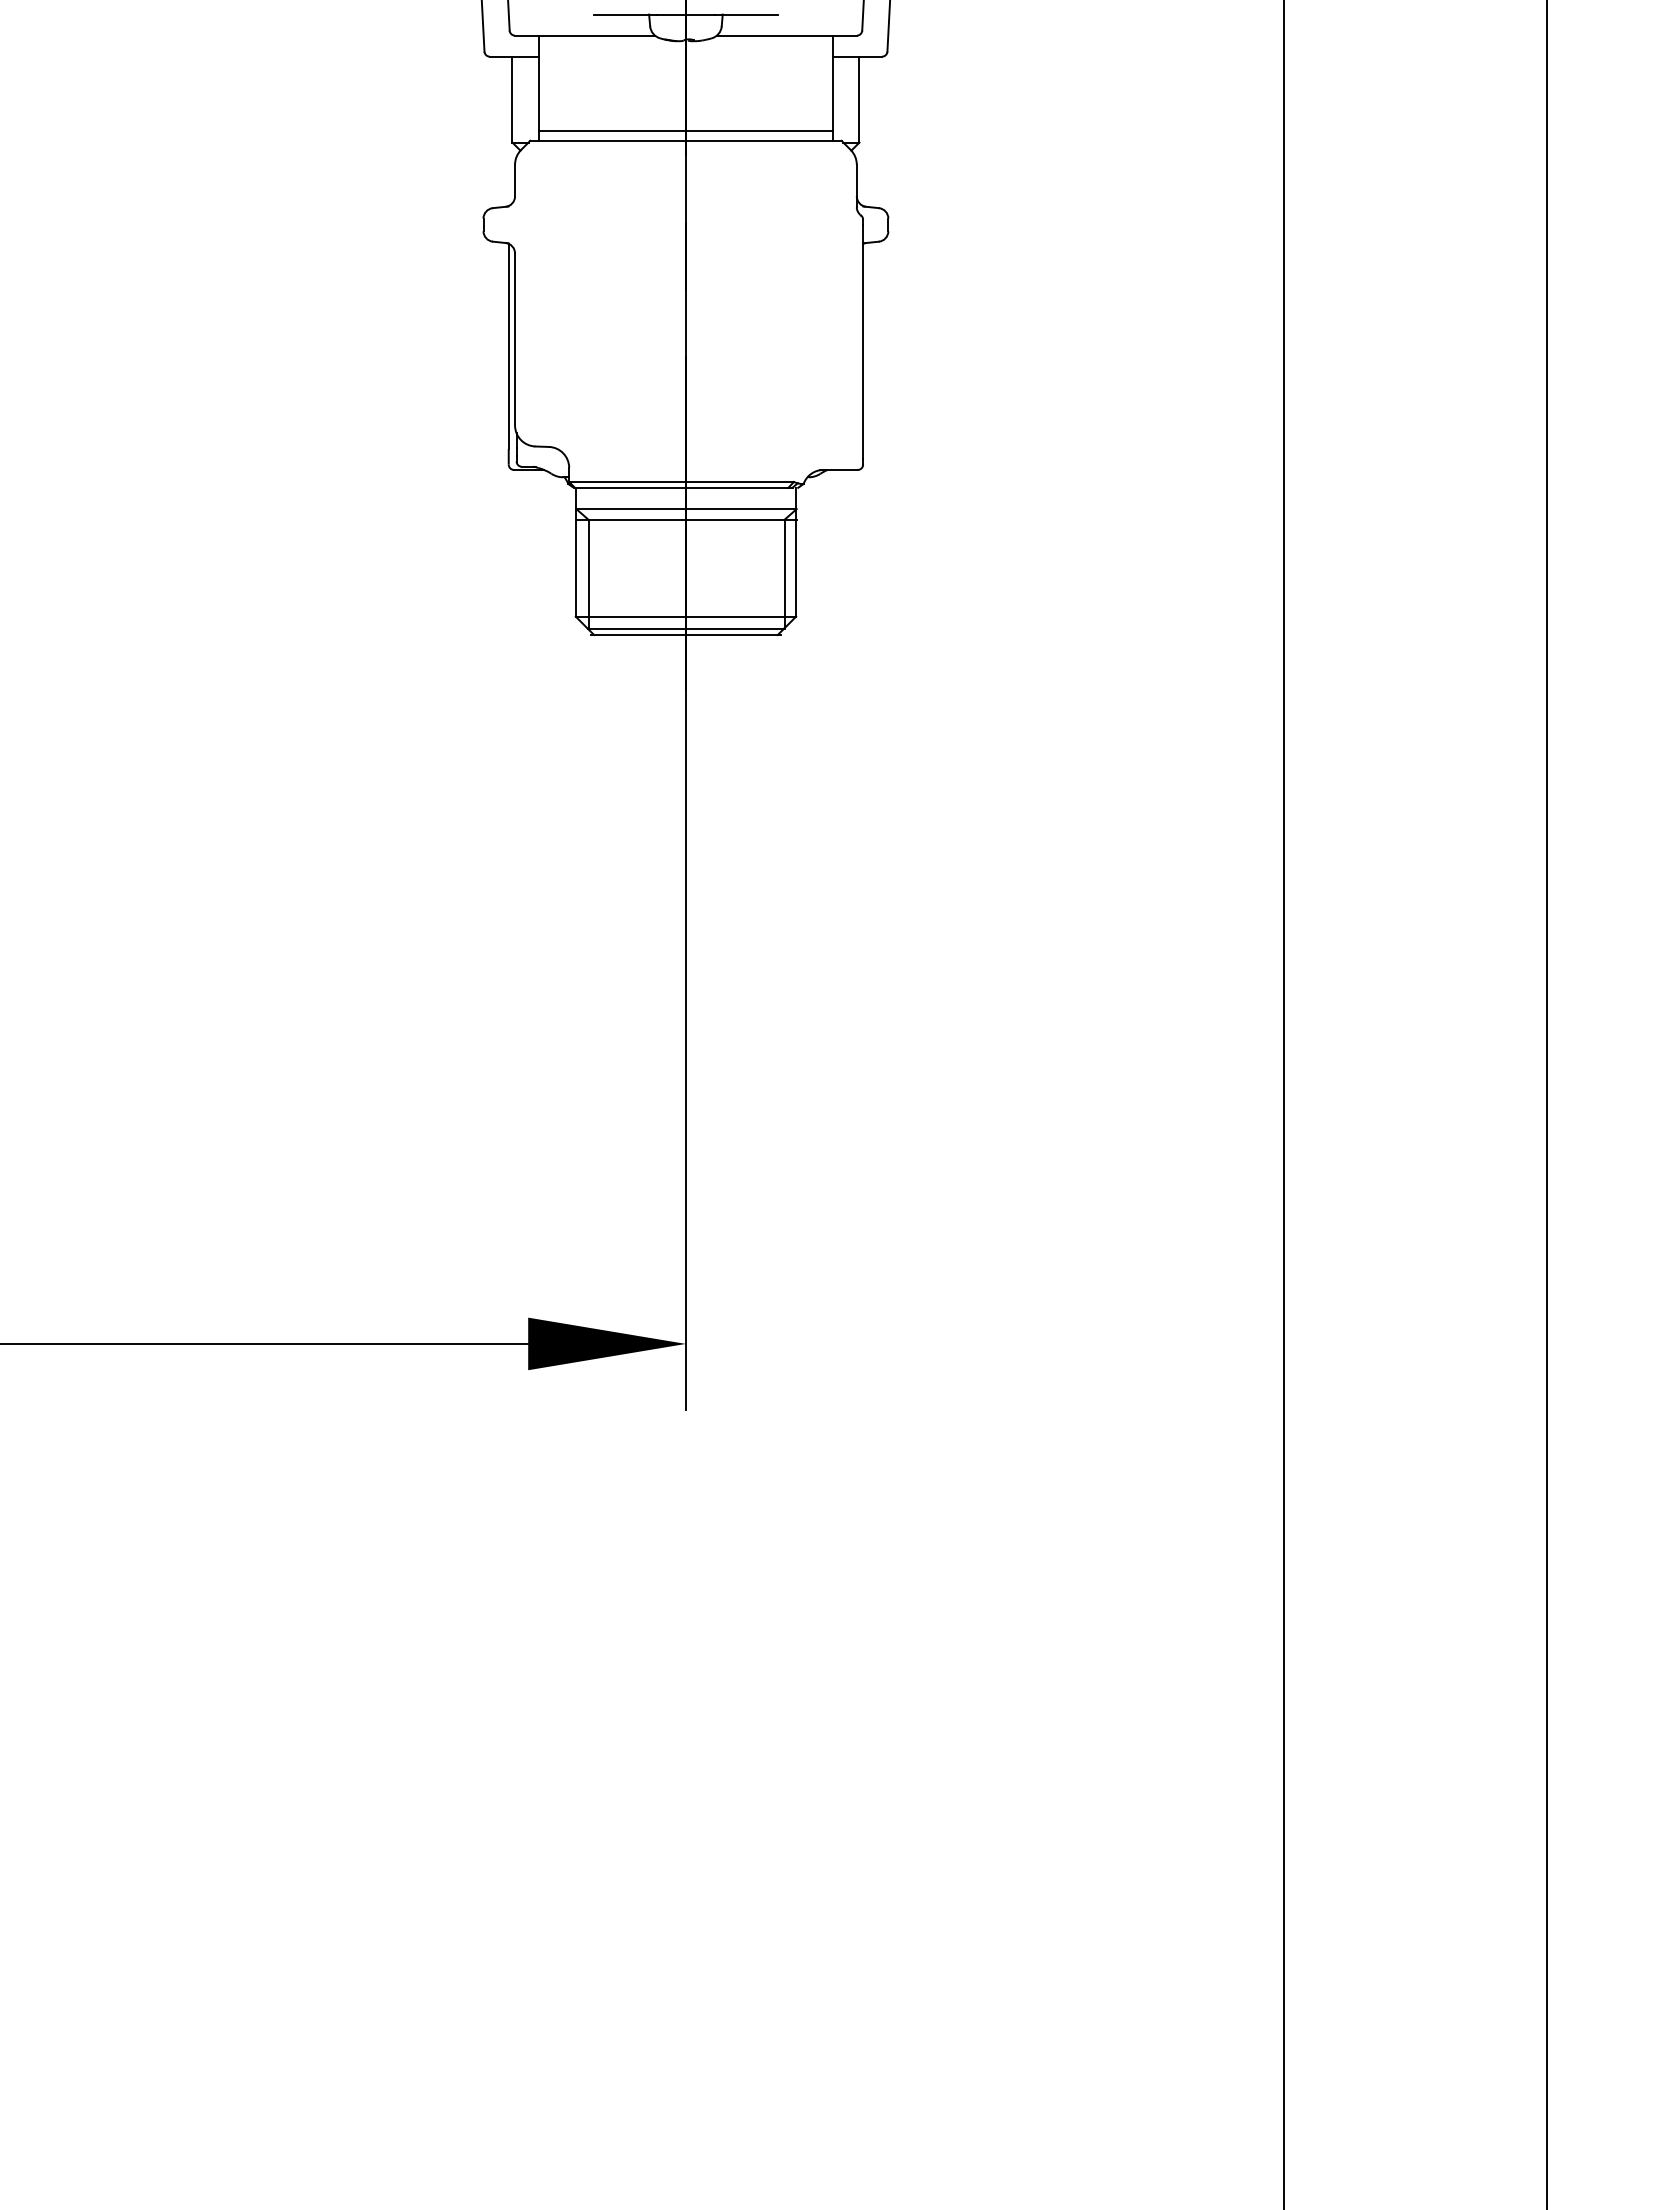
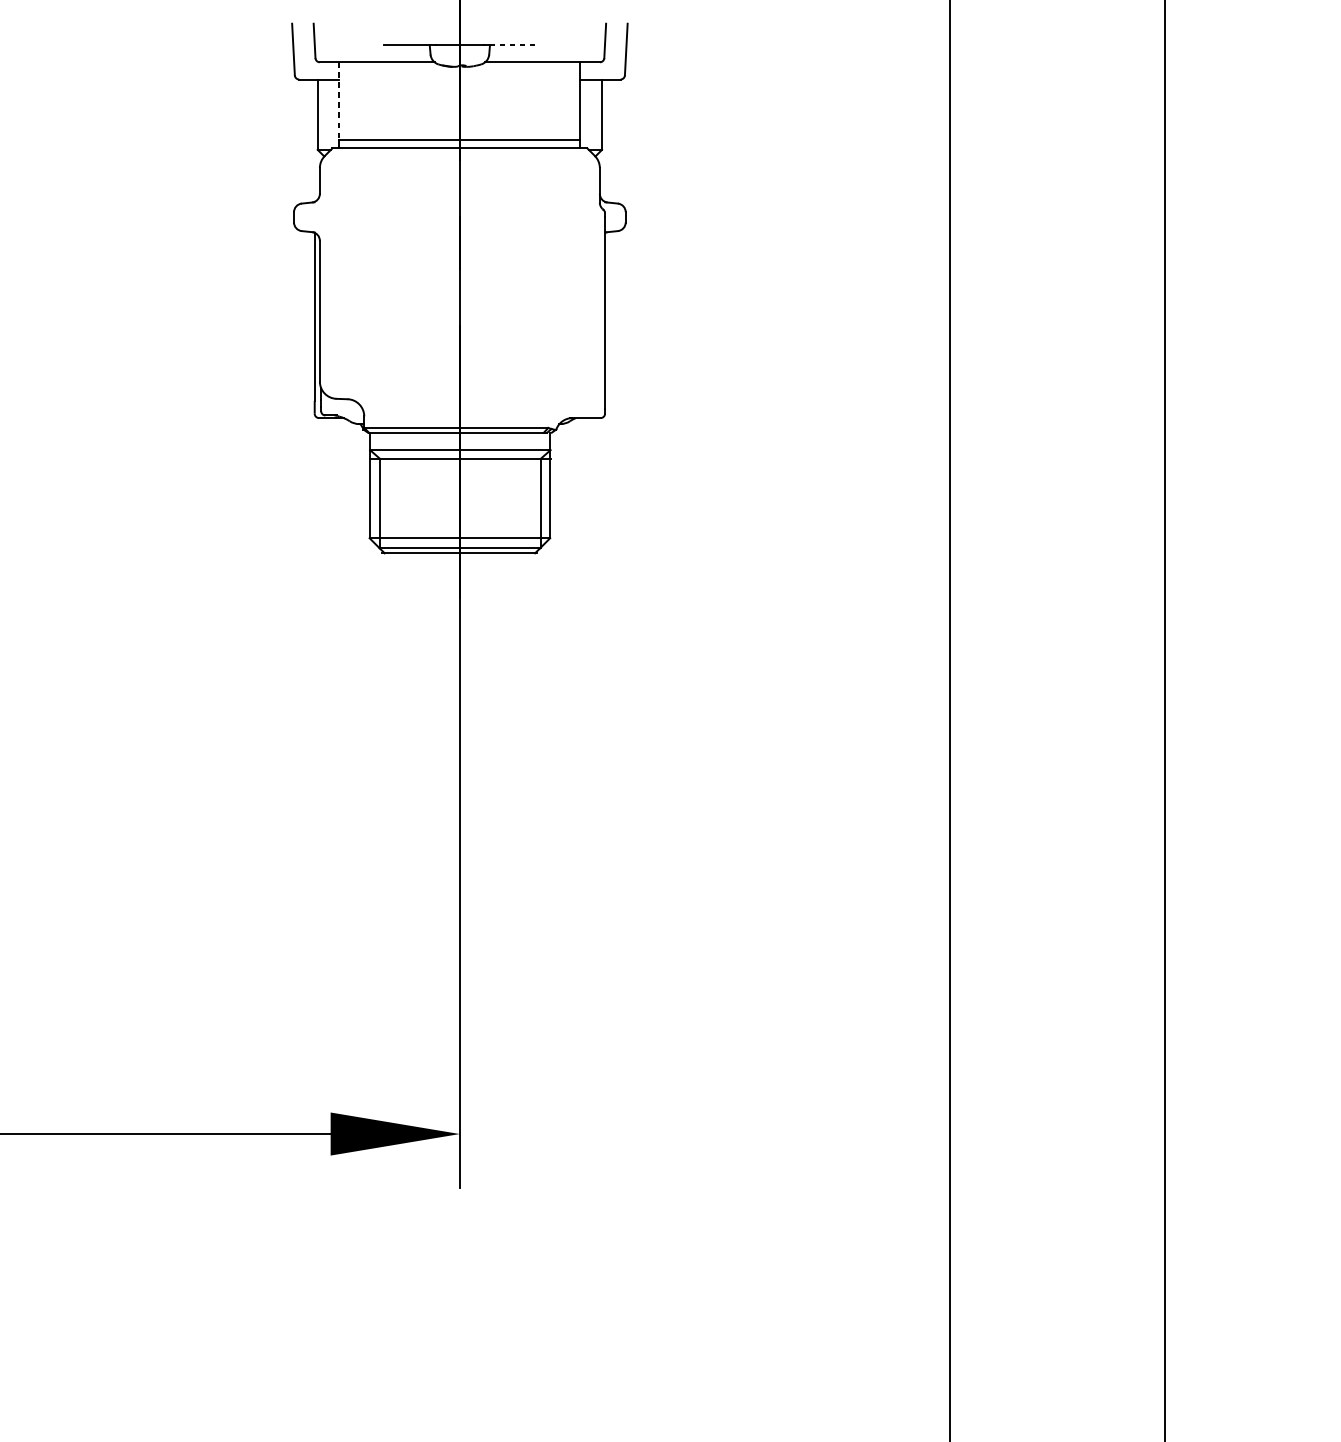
line: (750, 14) -> (512, 44), solid -> dashed
line: (538, 83) -> (339, 101), solid -> dashed

